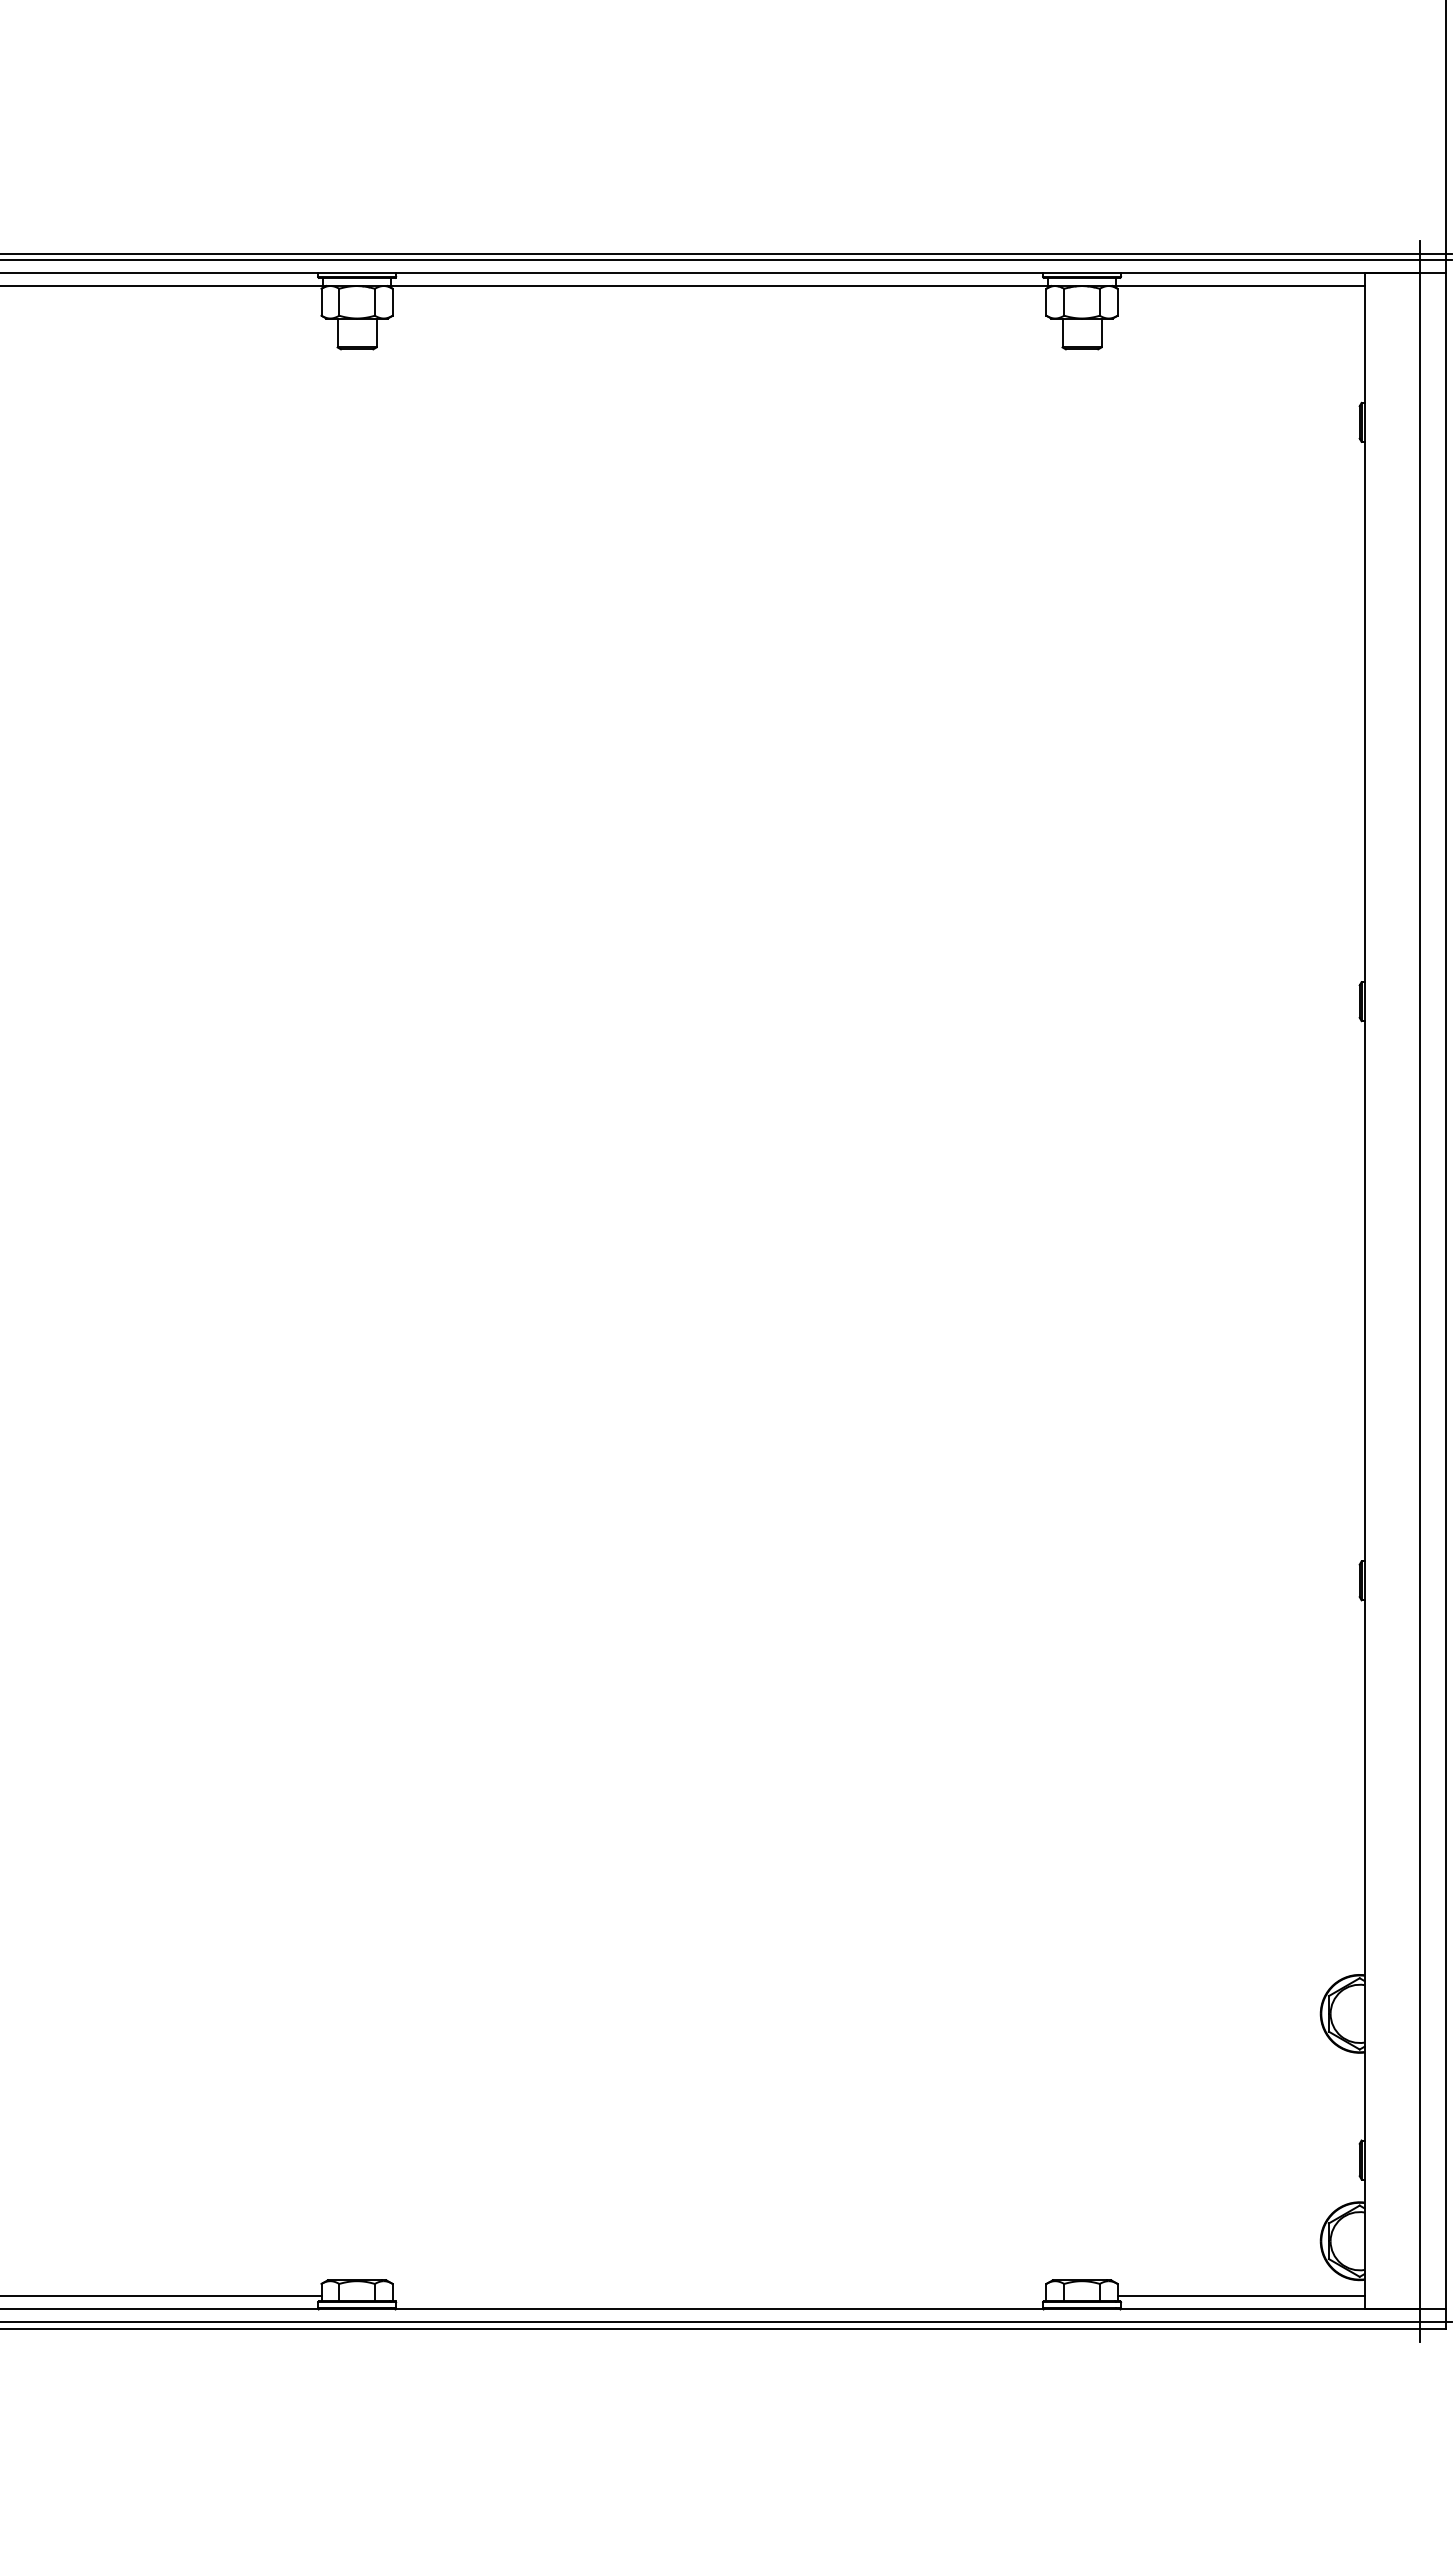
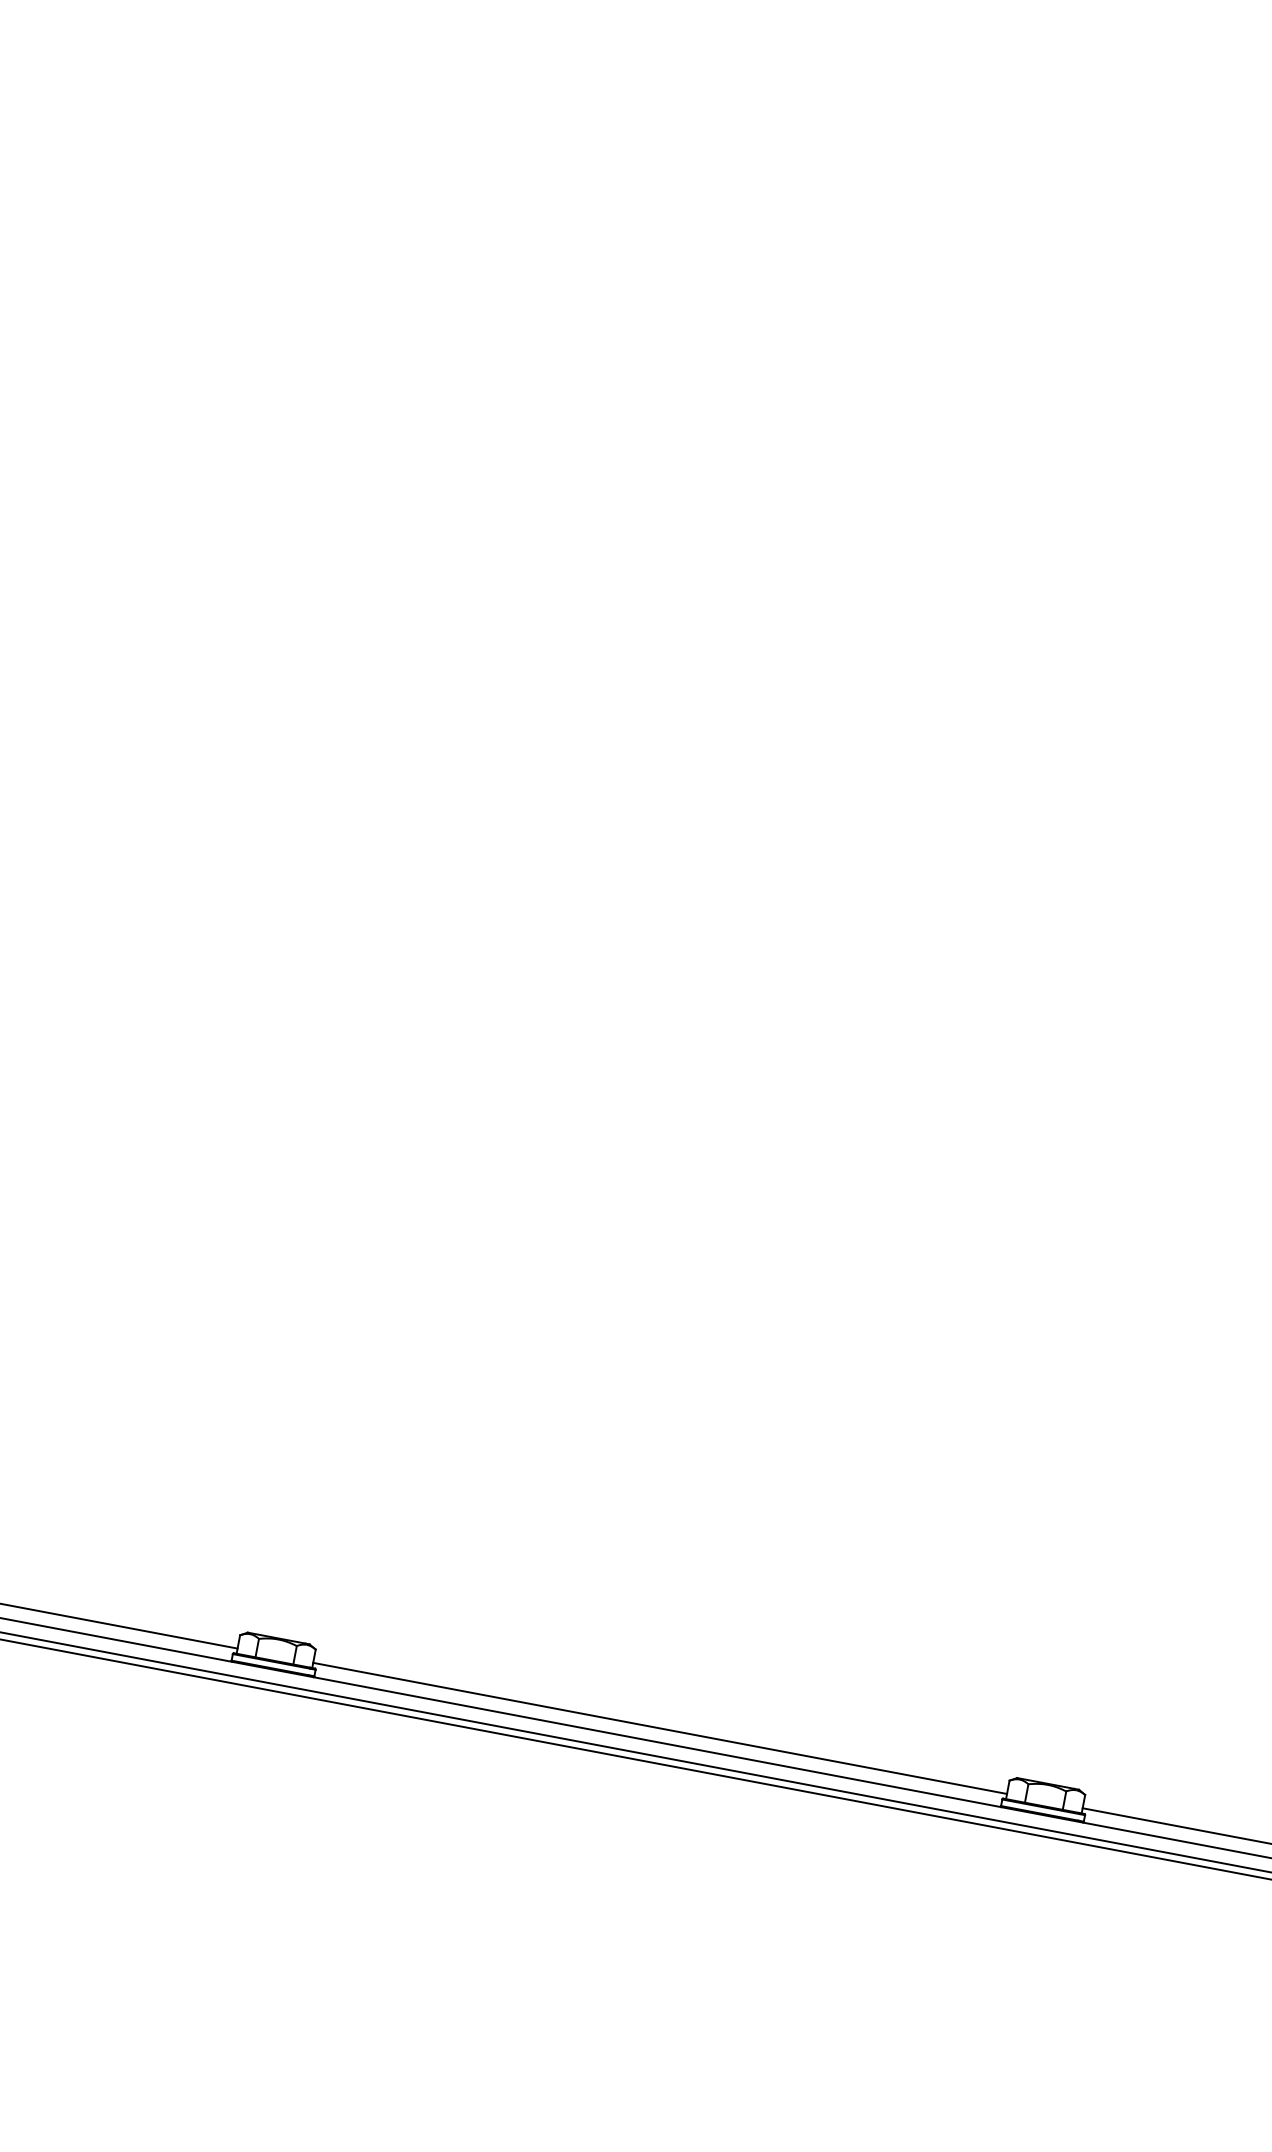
line: (719, 2296) -> (660, 1728), added

